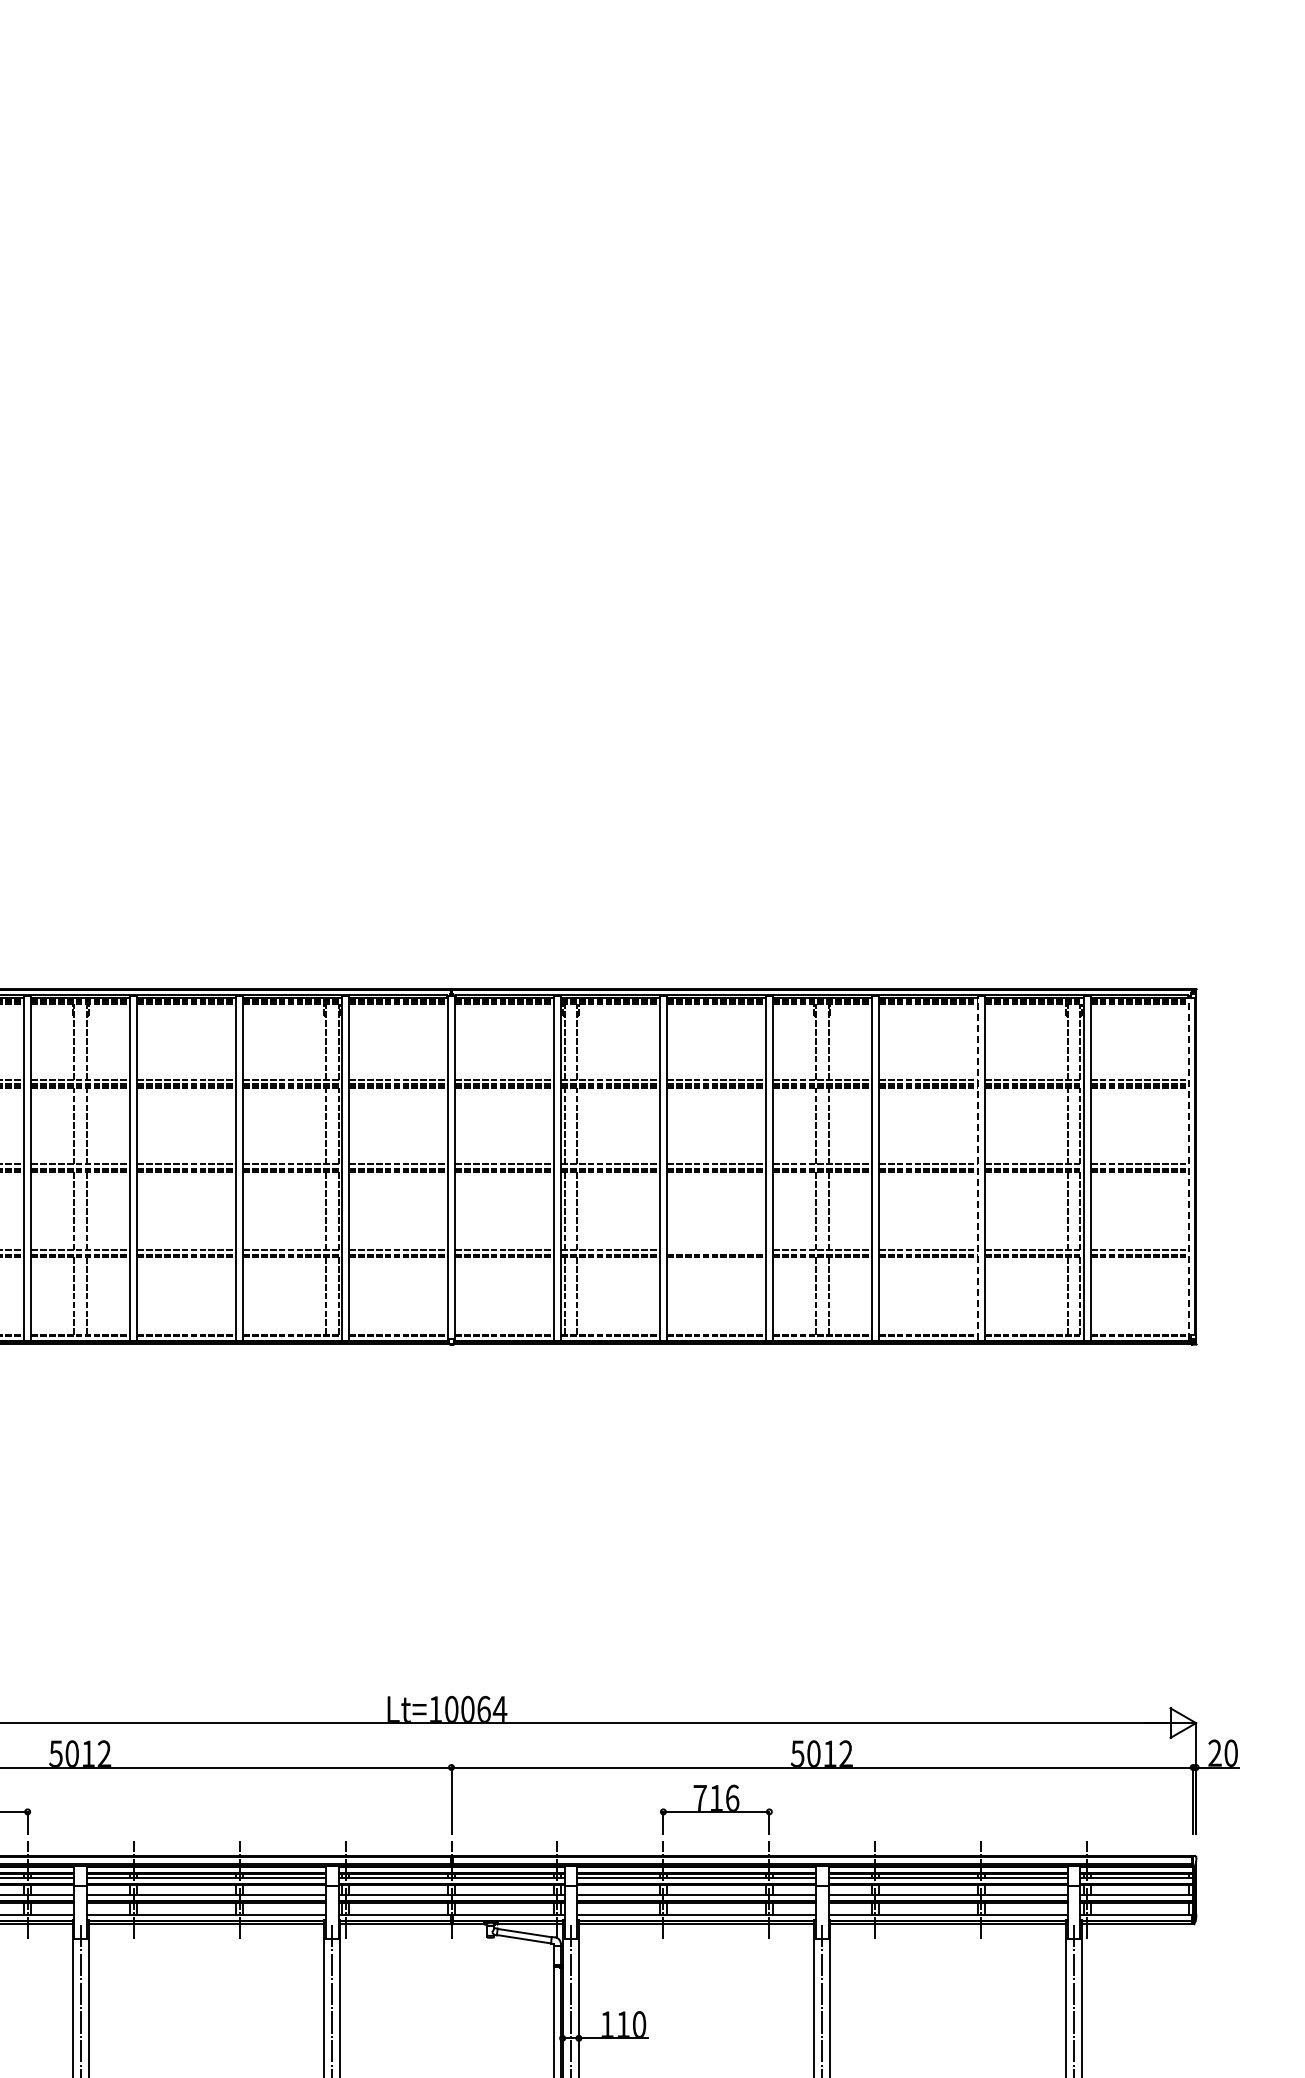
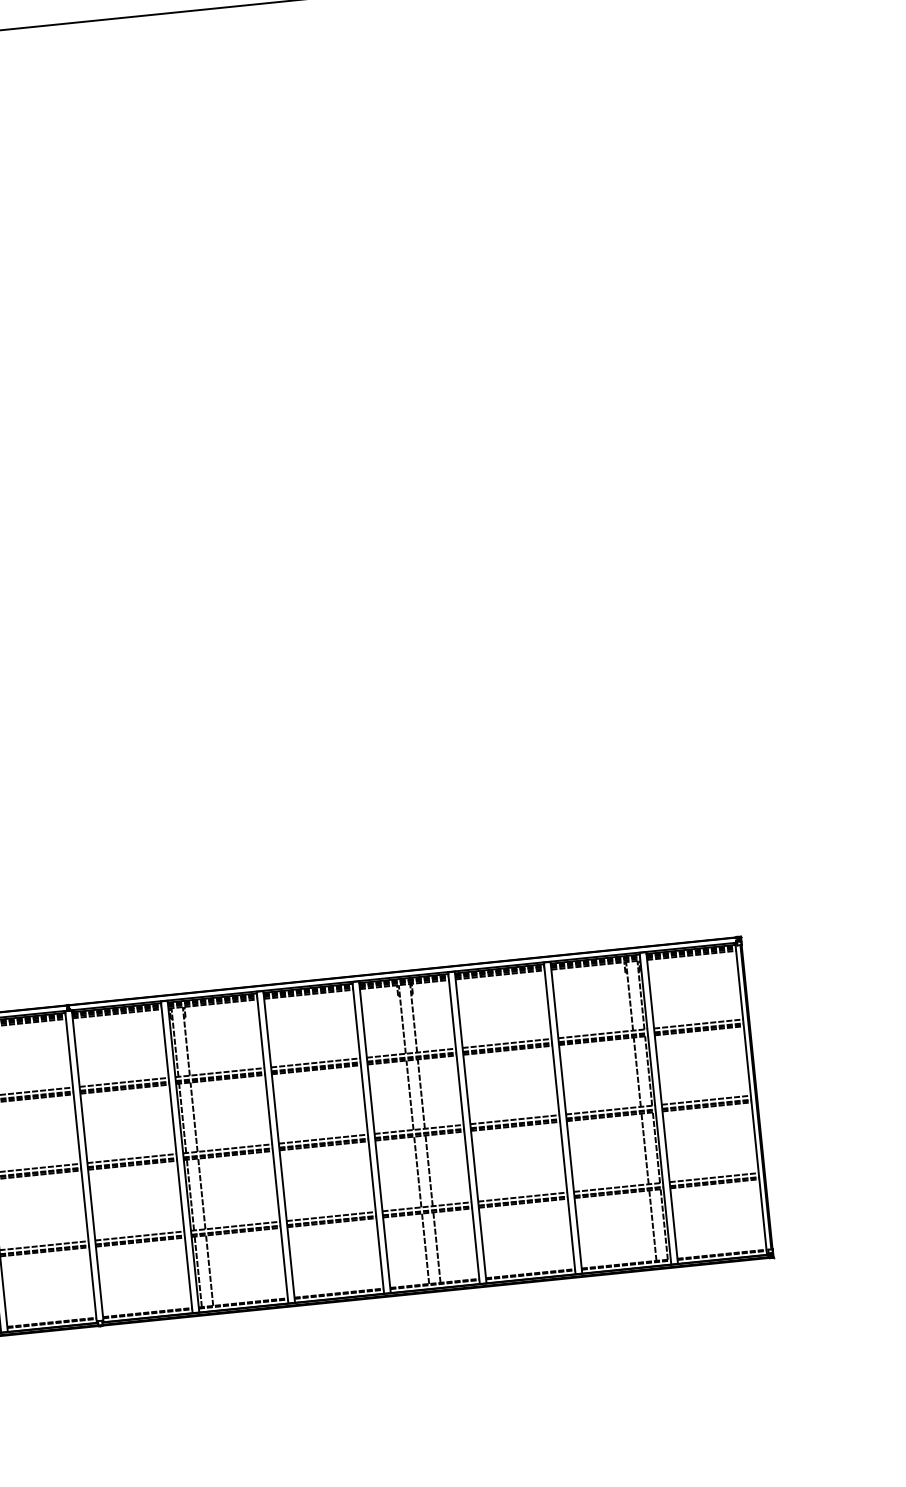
line: (977, 1167) -> (559, 1117), dashed -> solid
line: (1189, 1167) -> (751, 1098), dashed -> solid
line: (716, 1250) -> (331, 1216), added

